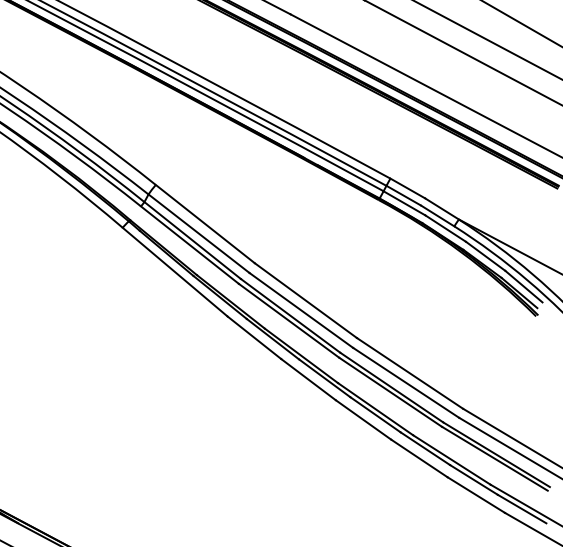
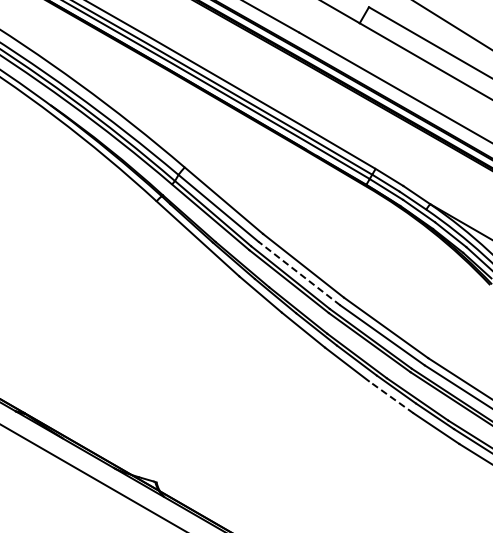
line: (301, 310) -> (299, 273), solid -> dashed
line: (419, 458) -> (391, 397), solid -> dashed

